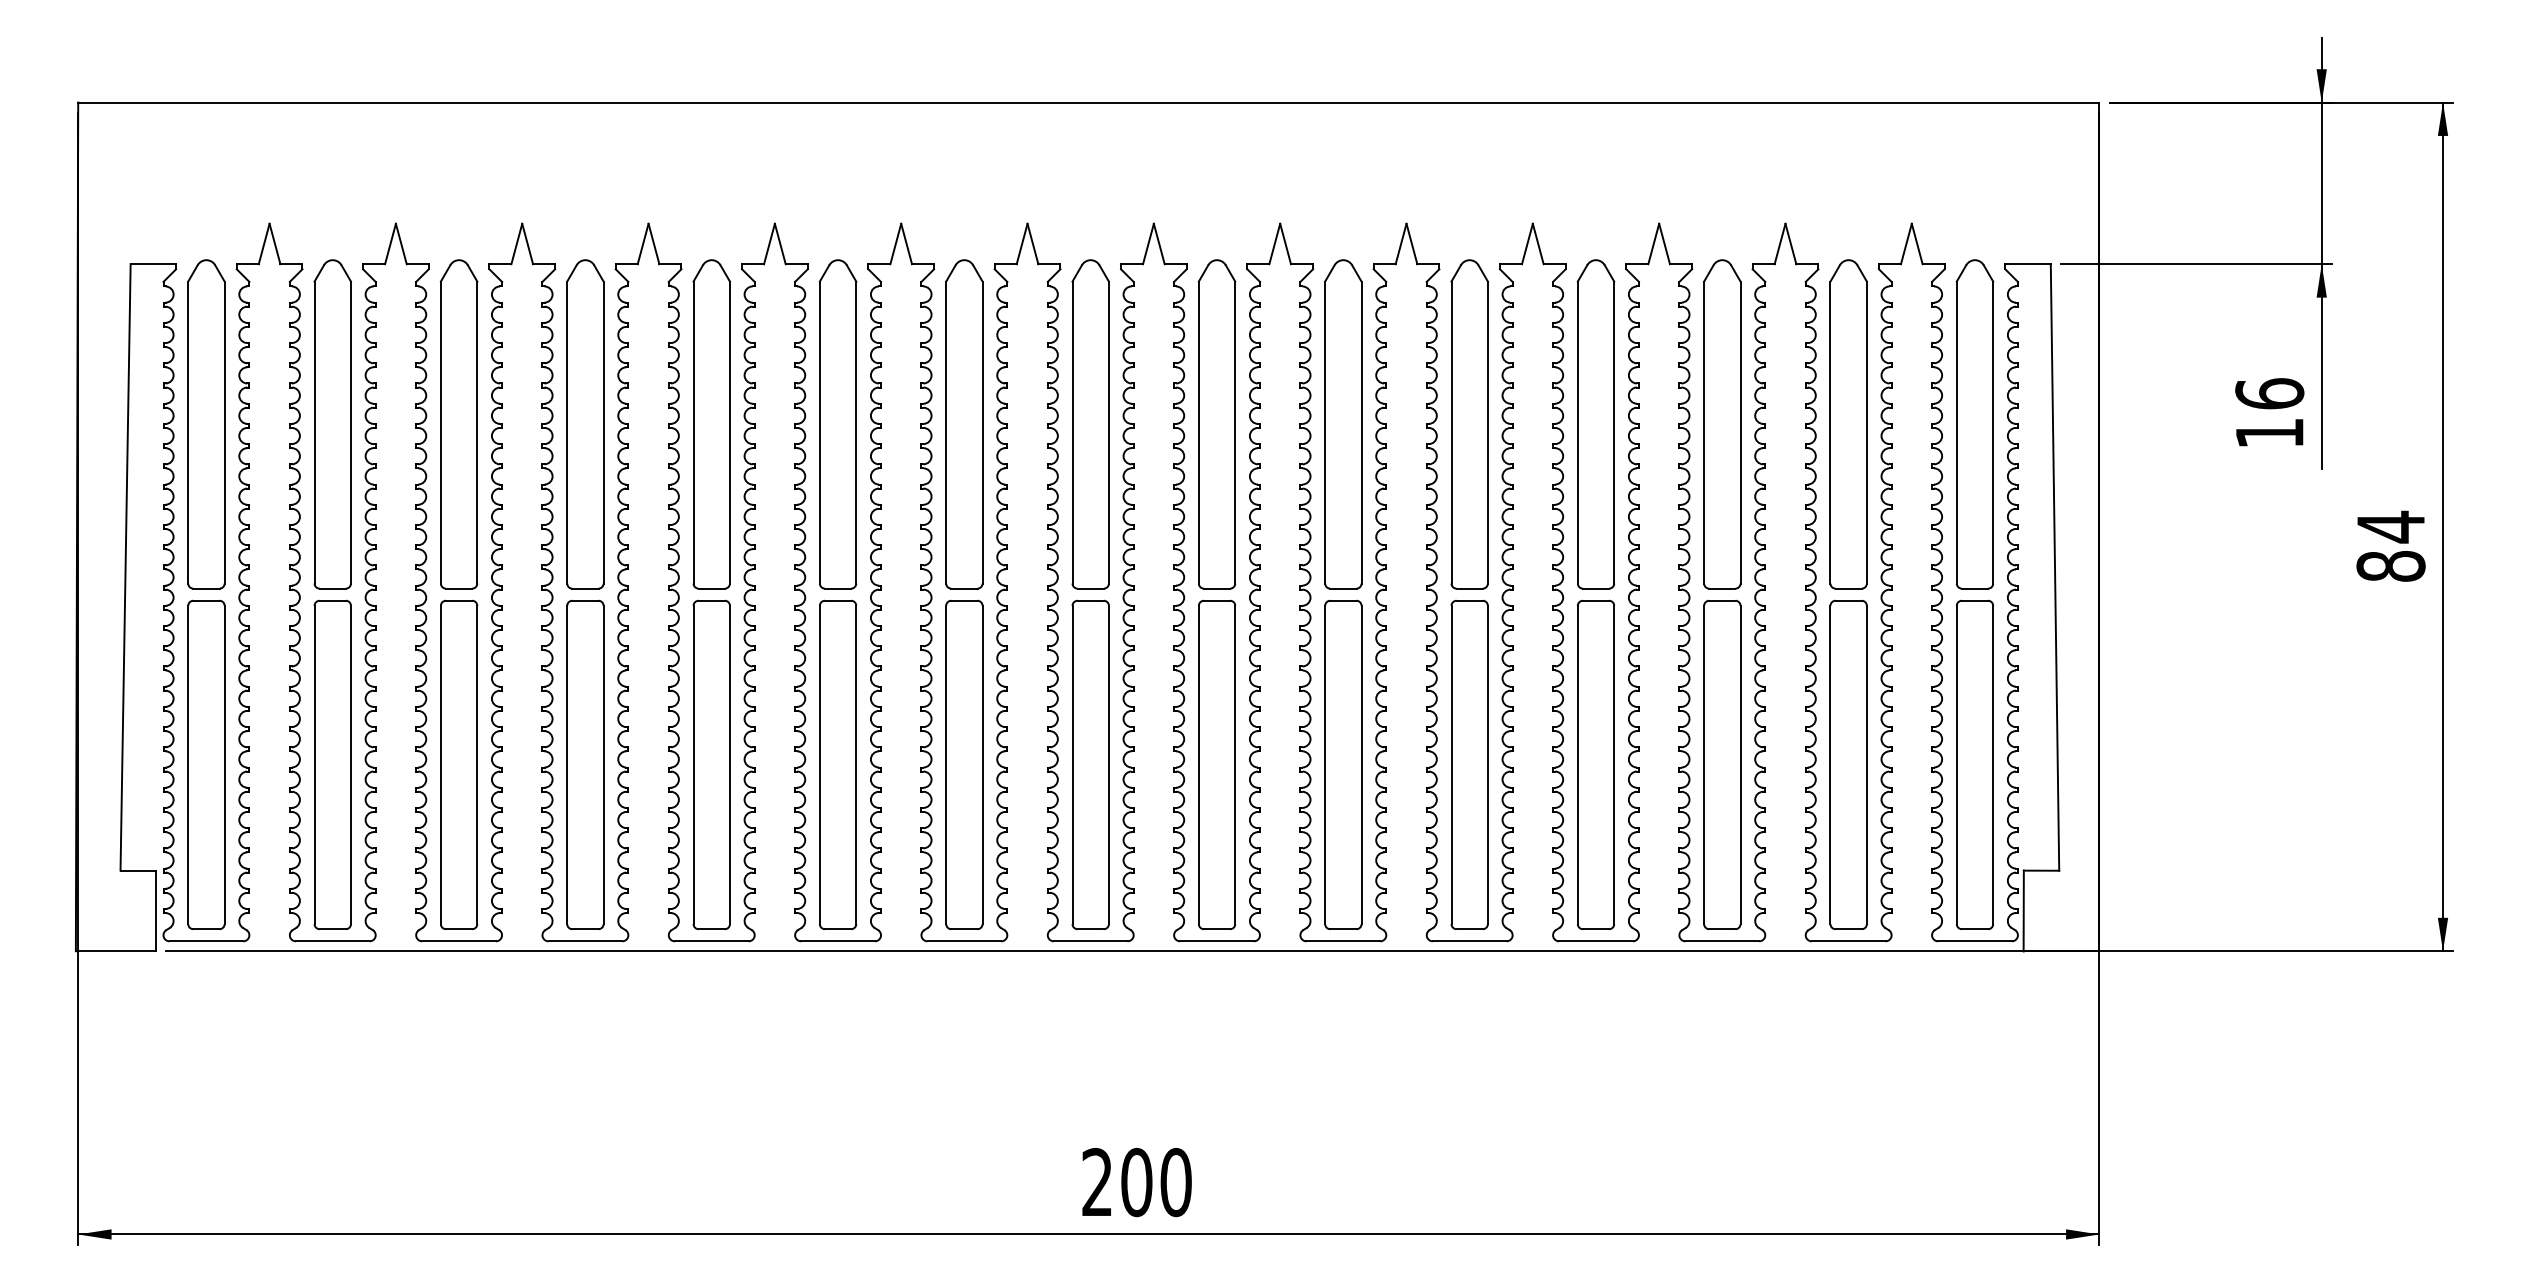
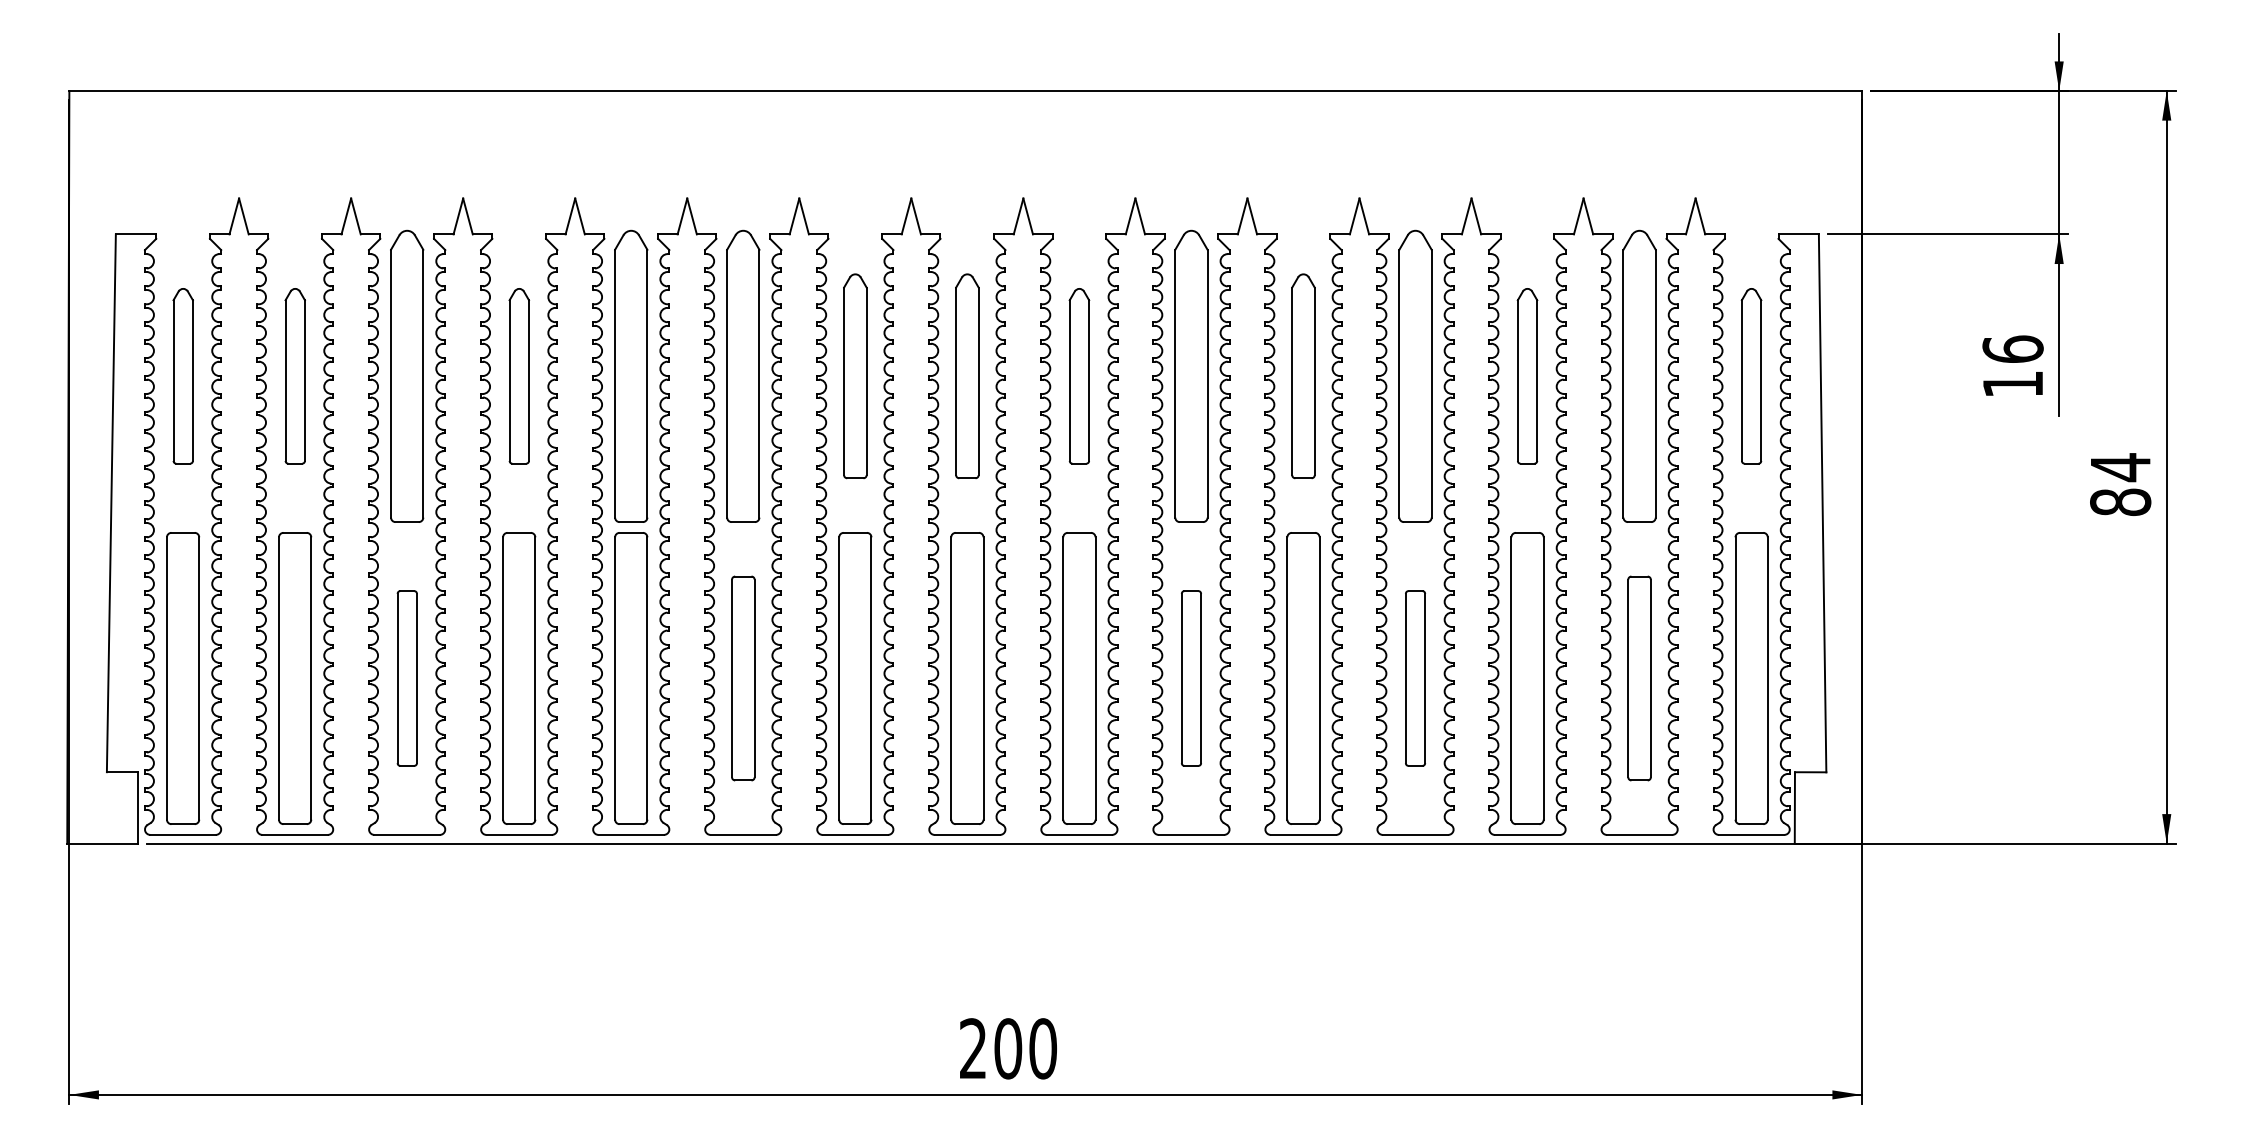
part: (206, 423) -> (183, 375), size x0.6
part: (333, 423) -> (295, 375), size x0.6
part: (585, 423) -> (519, 375), size x0.6
part: (964, 423) -> (855, 375), size x0.7
part: (1090, 423) -> (967, 375), size x0.7
part: (1217, 423) -> (1079, 375), size x0.6
part: (1469, 423) -> (1303, 375), size x0.7
part: (1722, 423) -> (1527, 375), size x0.6
part: (1974, 423) -> (1751, 375), size x0.6
part: (459, 764) -> (407, 678), size x0.6
part: (838, 764) -> (743, 678), size x0.7
part: (1343, 764) -> (1191, 678), size x0.6
part: (1595, 764) -> (1415, 678), size x0.6
part: (1848, 764) -> (1639, 678), size x0.7

